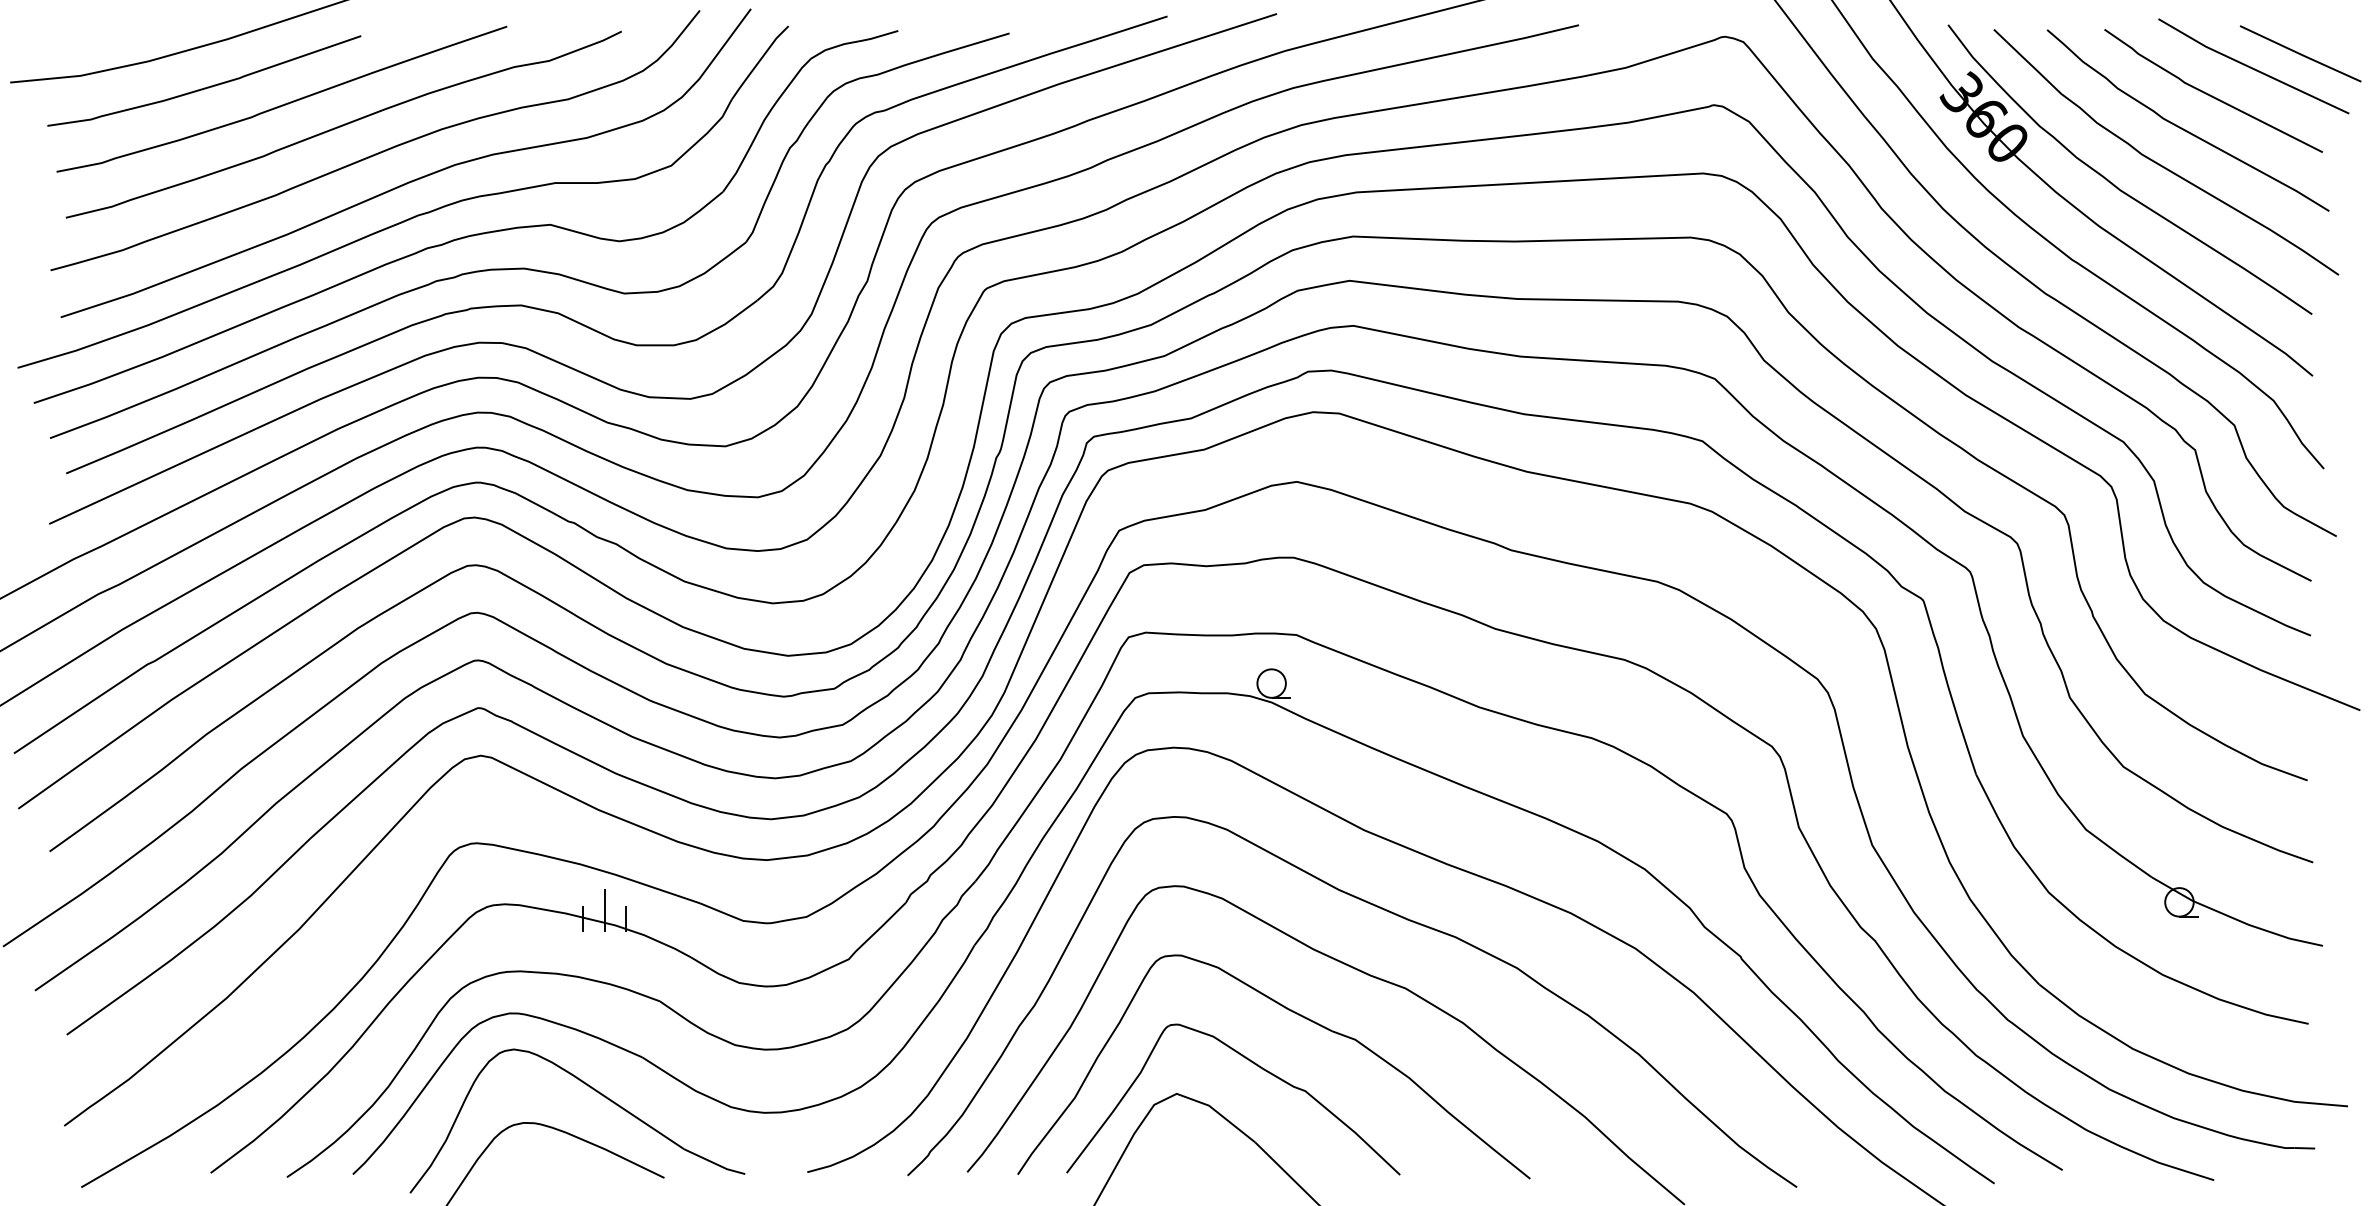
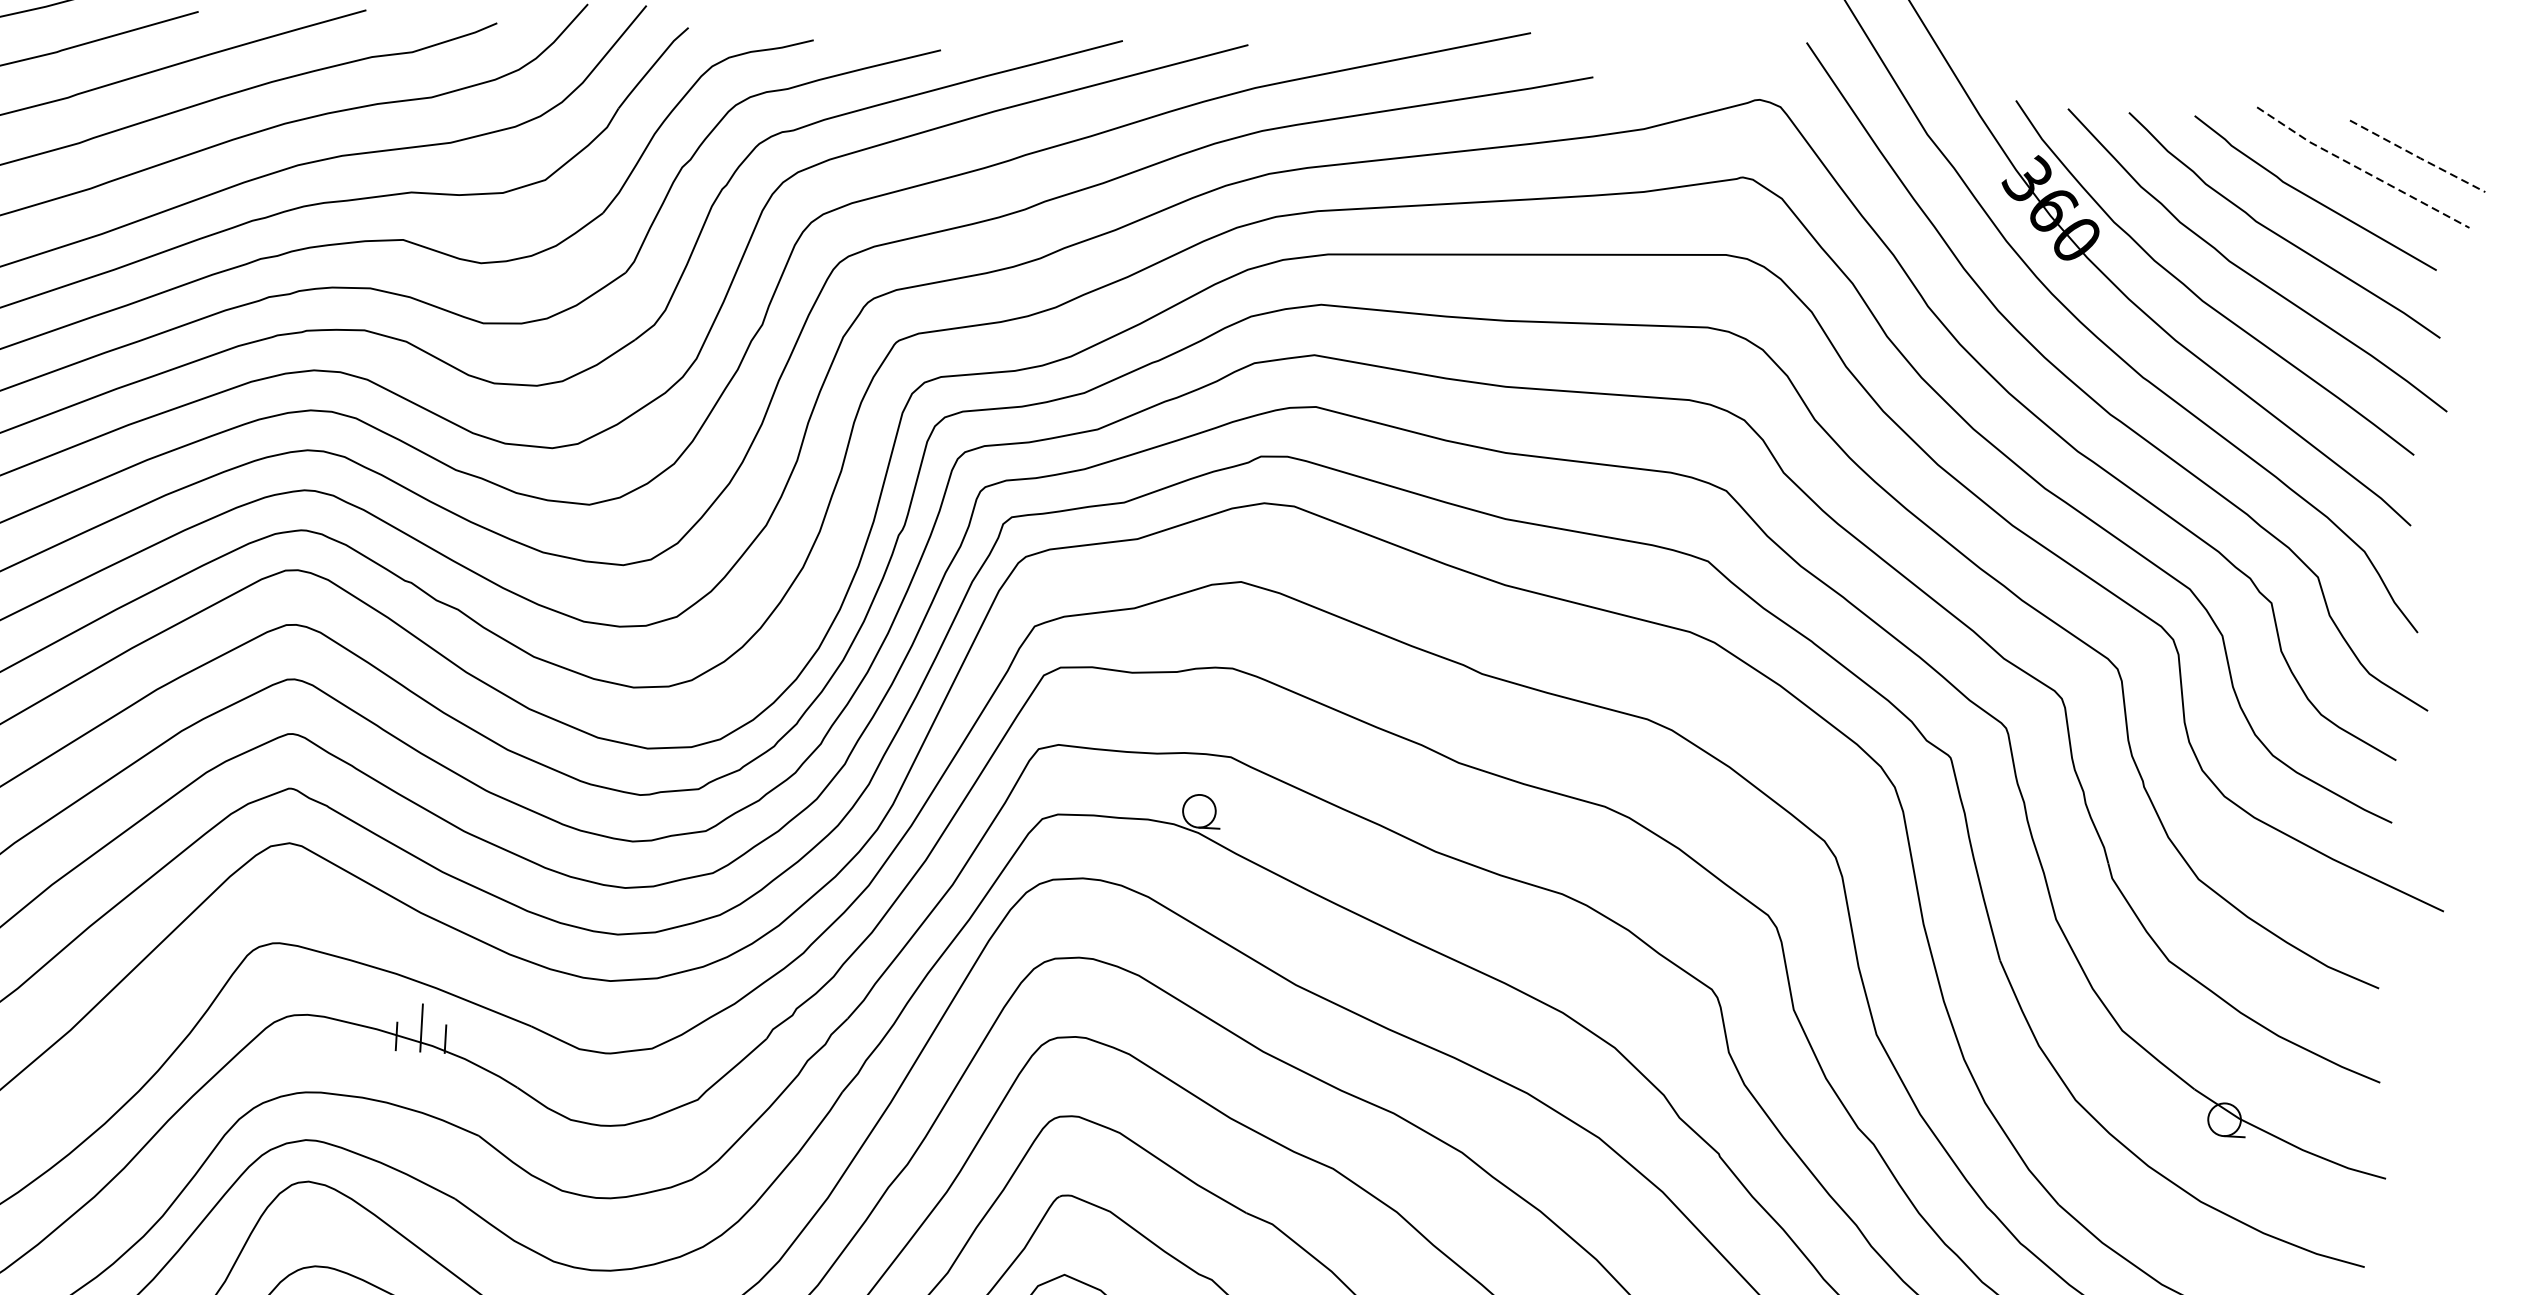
line: (2301, 54) -> (2418, 157), solid -> dashed
line: (2251, 68) -> (2360, 169), solid -> dashed

